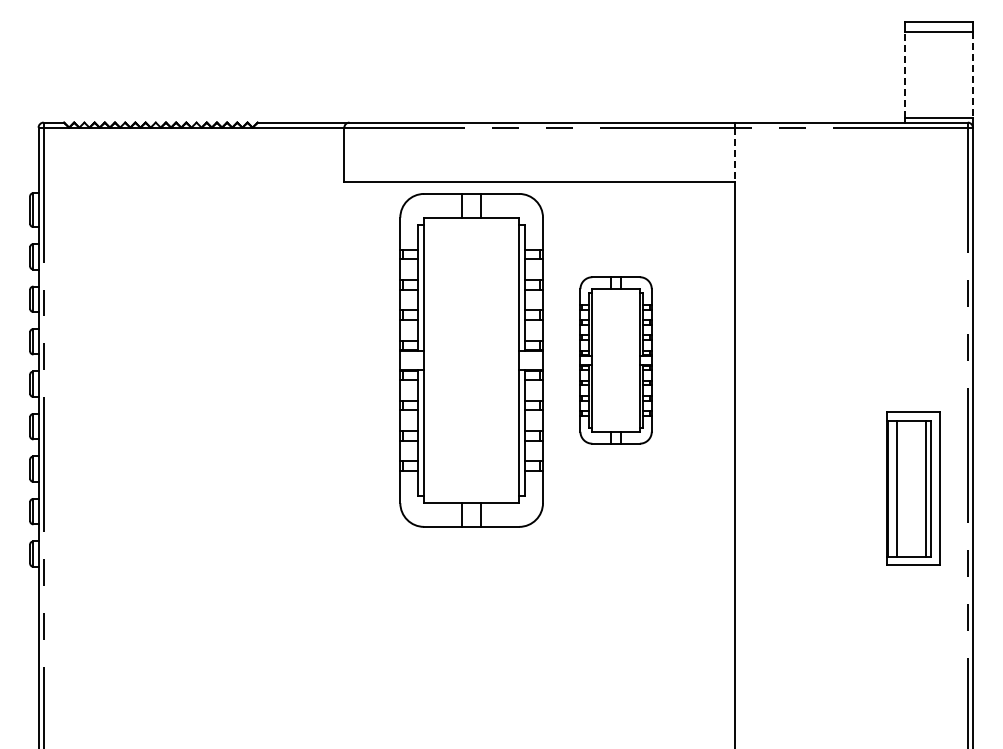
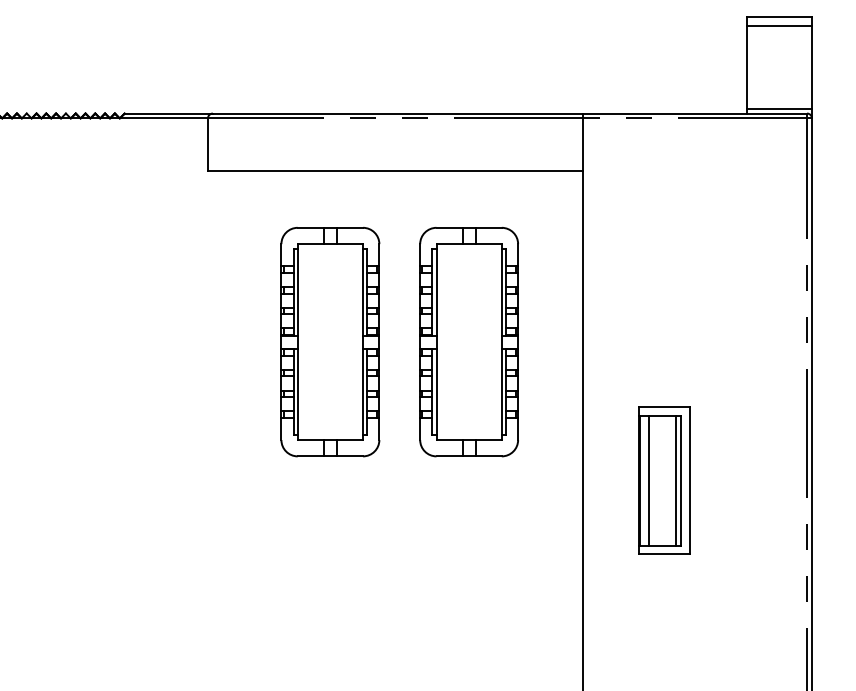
line: (904, 74) -> (746, 67), dashed -> solid
line: (972, 75) -> (811, 68), dashed -> solid
line: (735, 155) -> (583, 145), dashed -> solid
part: (471, 360) -> (330, 342), size x0.71
part: (615, 360) -> (468, 342), size x1.43
part: (913, 488) -> (664, 480), moved

